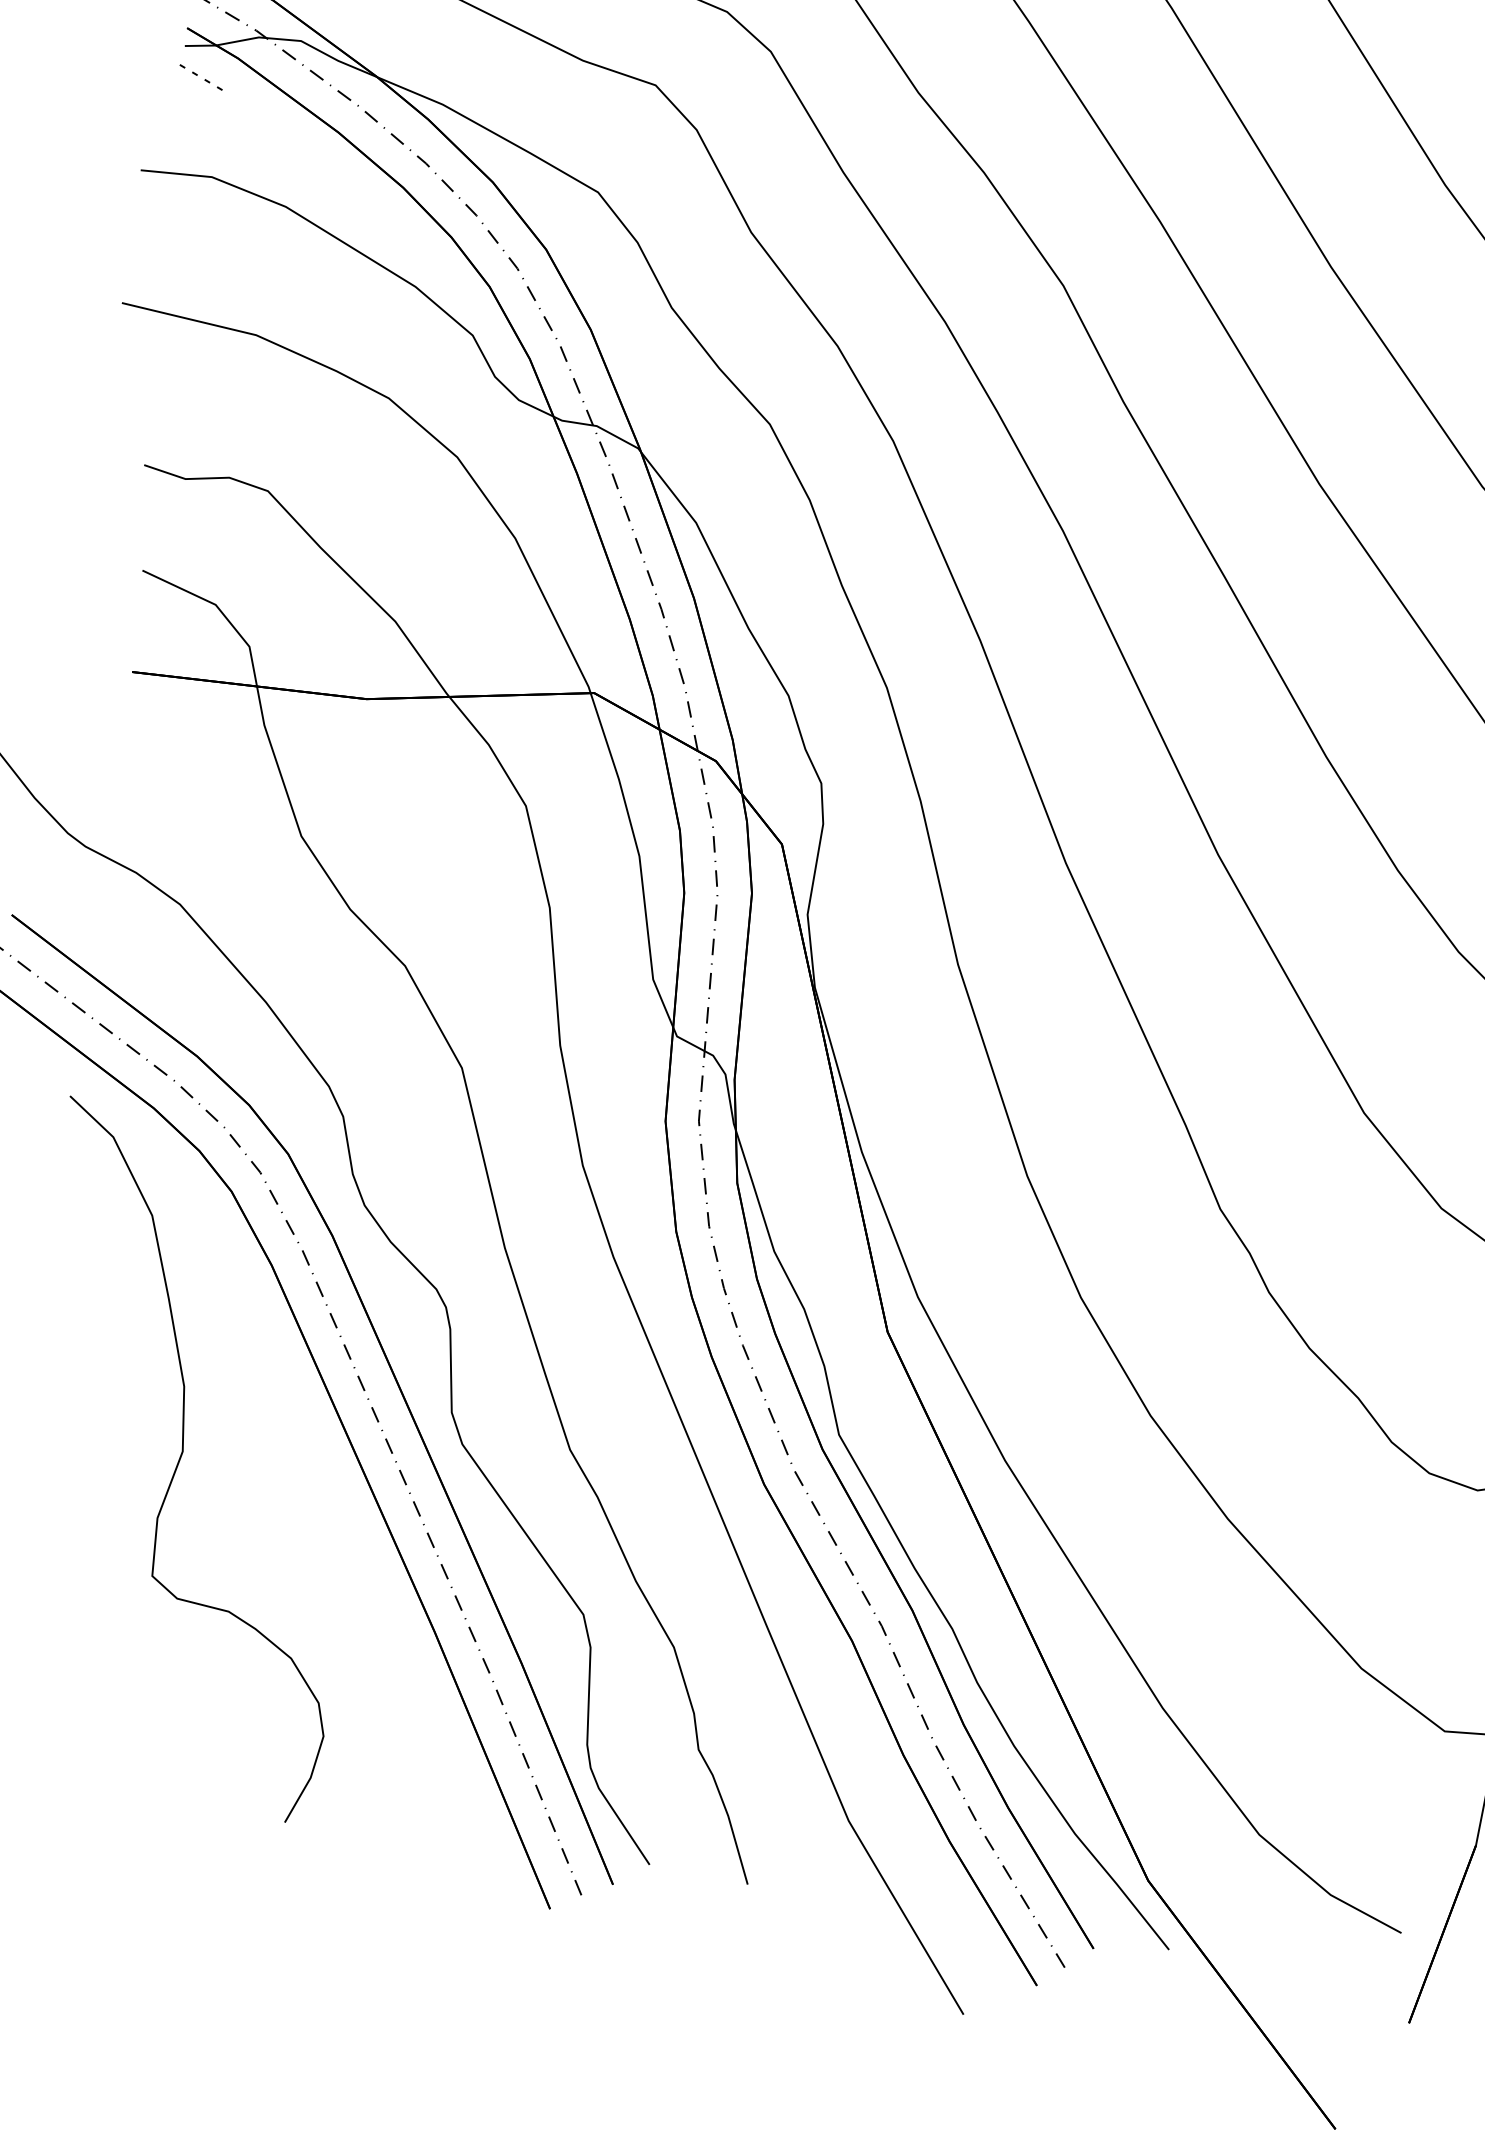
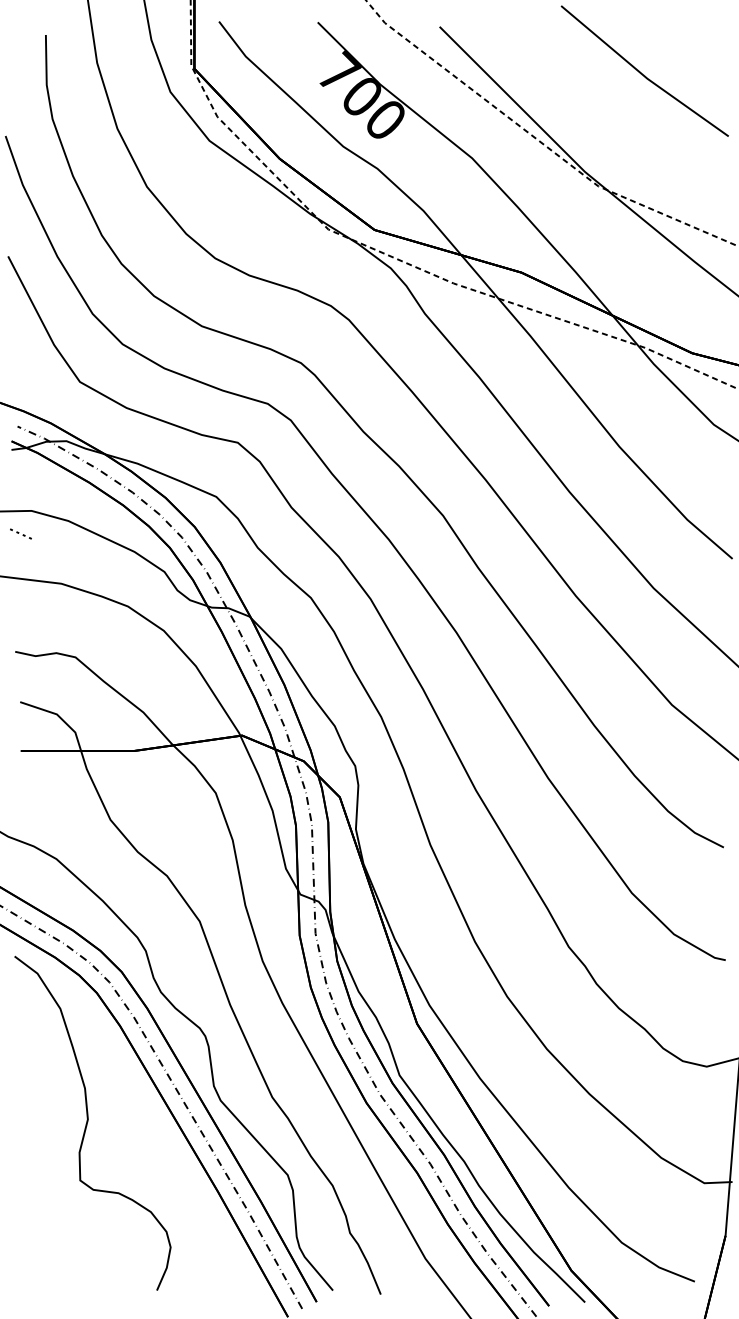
line: (198, 73) -> (19, 532), moved

